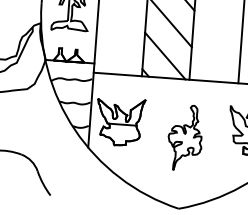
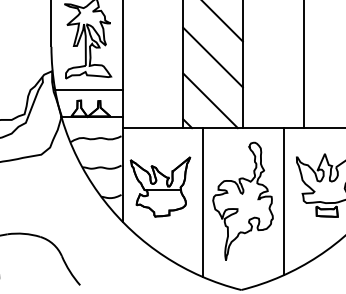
line: (68, 39) -> (88, 89), added
line: (153, 136) -> (203, 202), added
part: (184, 137) -> (242, 200), size x1.43
line: (218, 140) -> (284, 201), added

